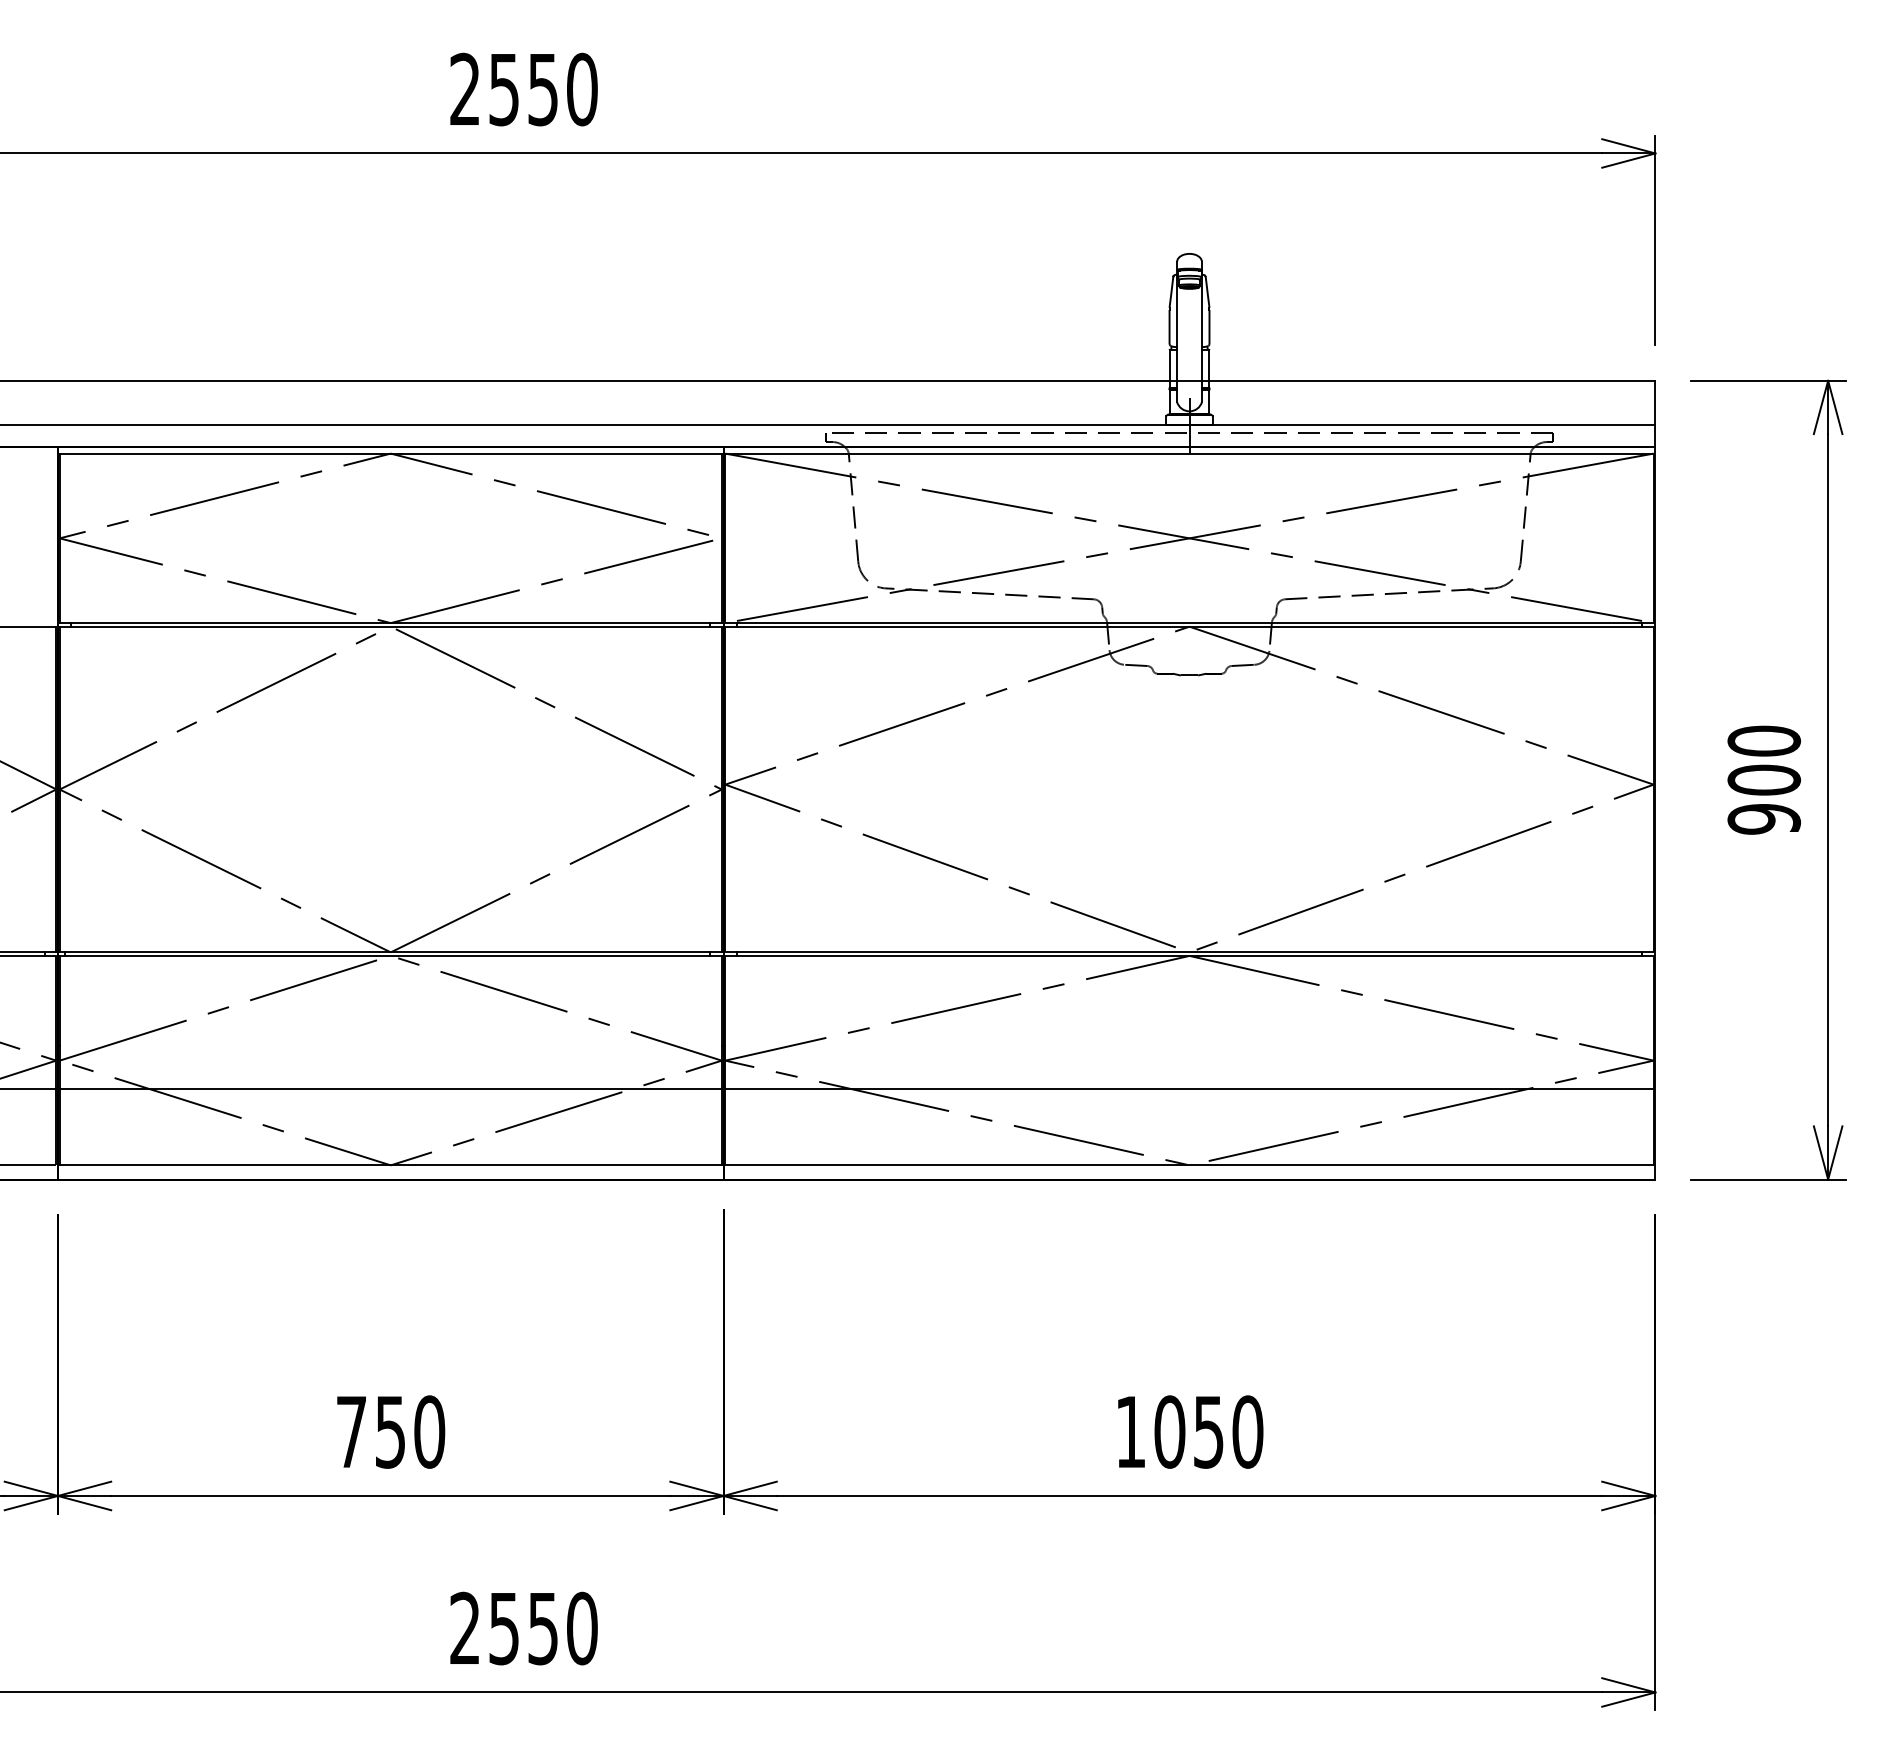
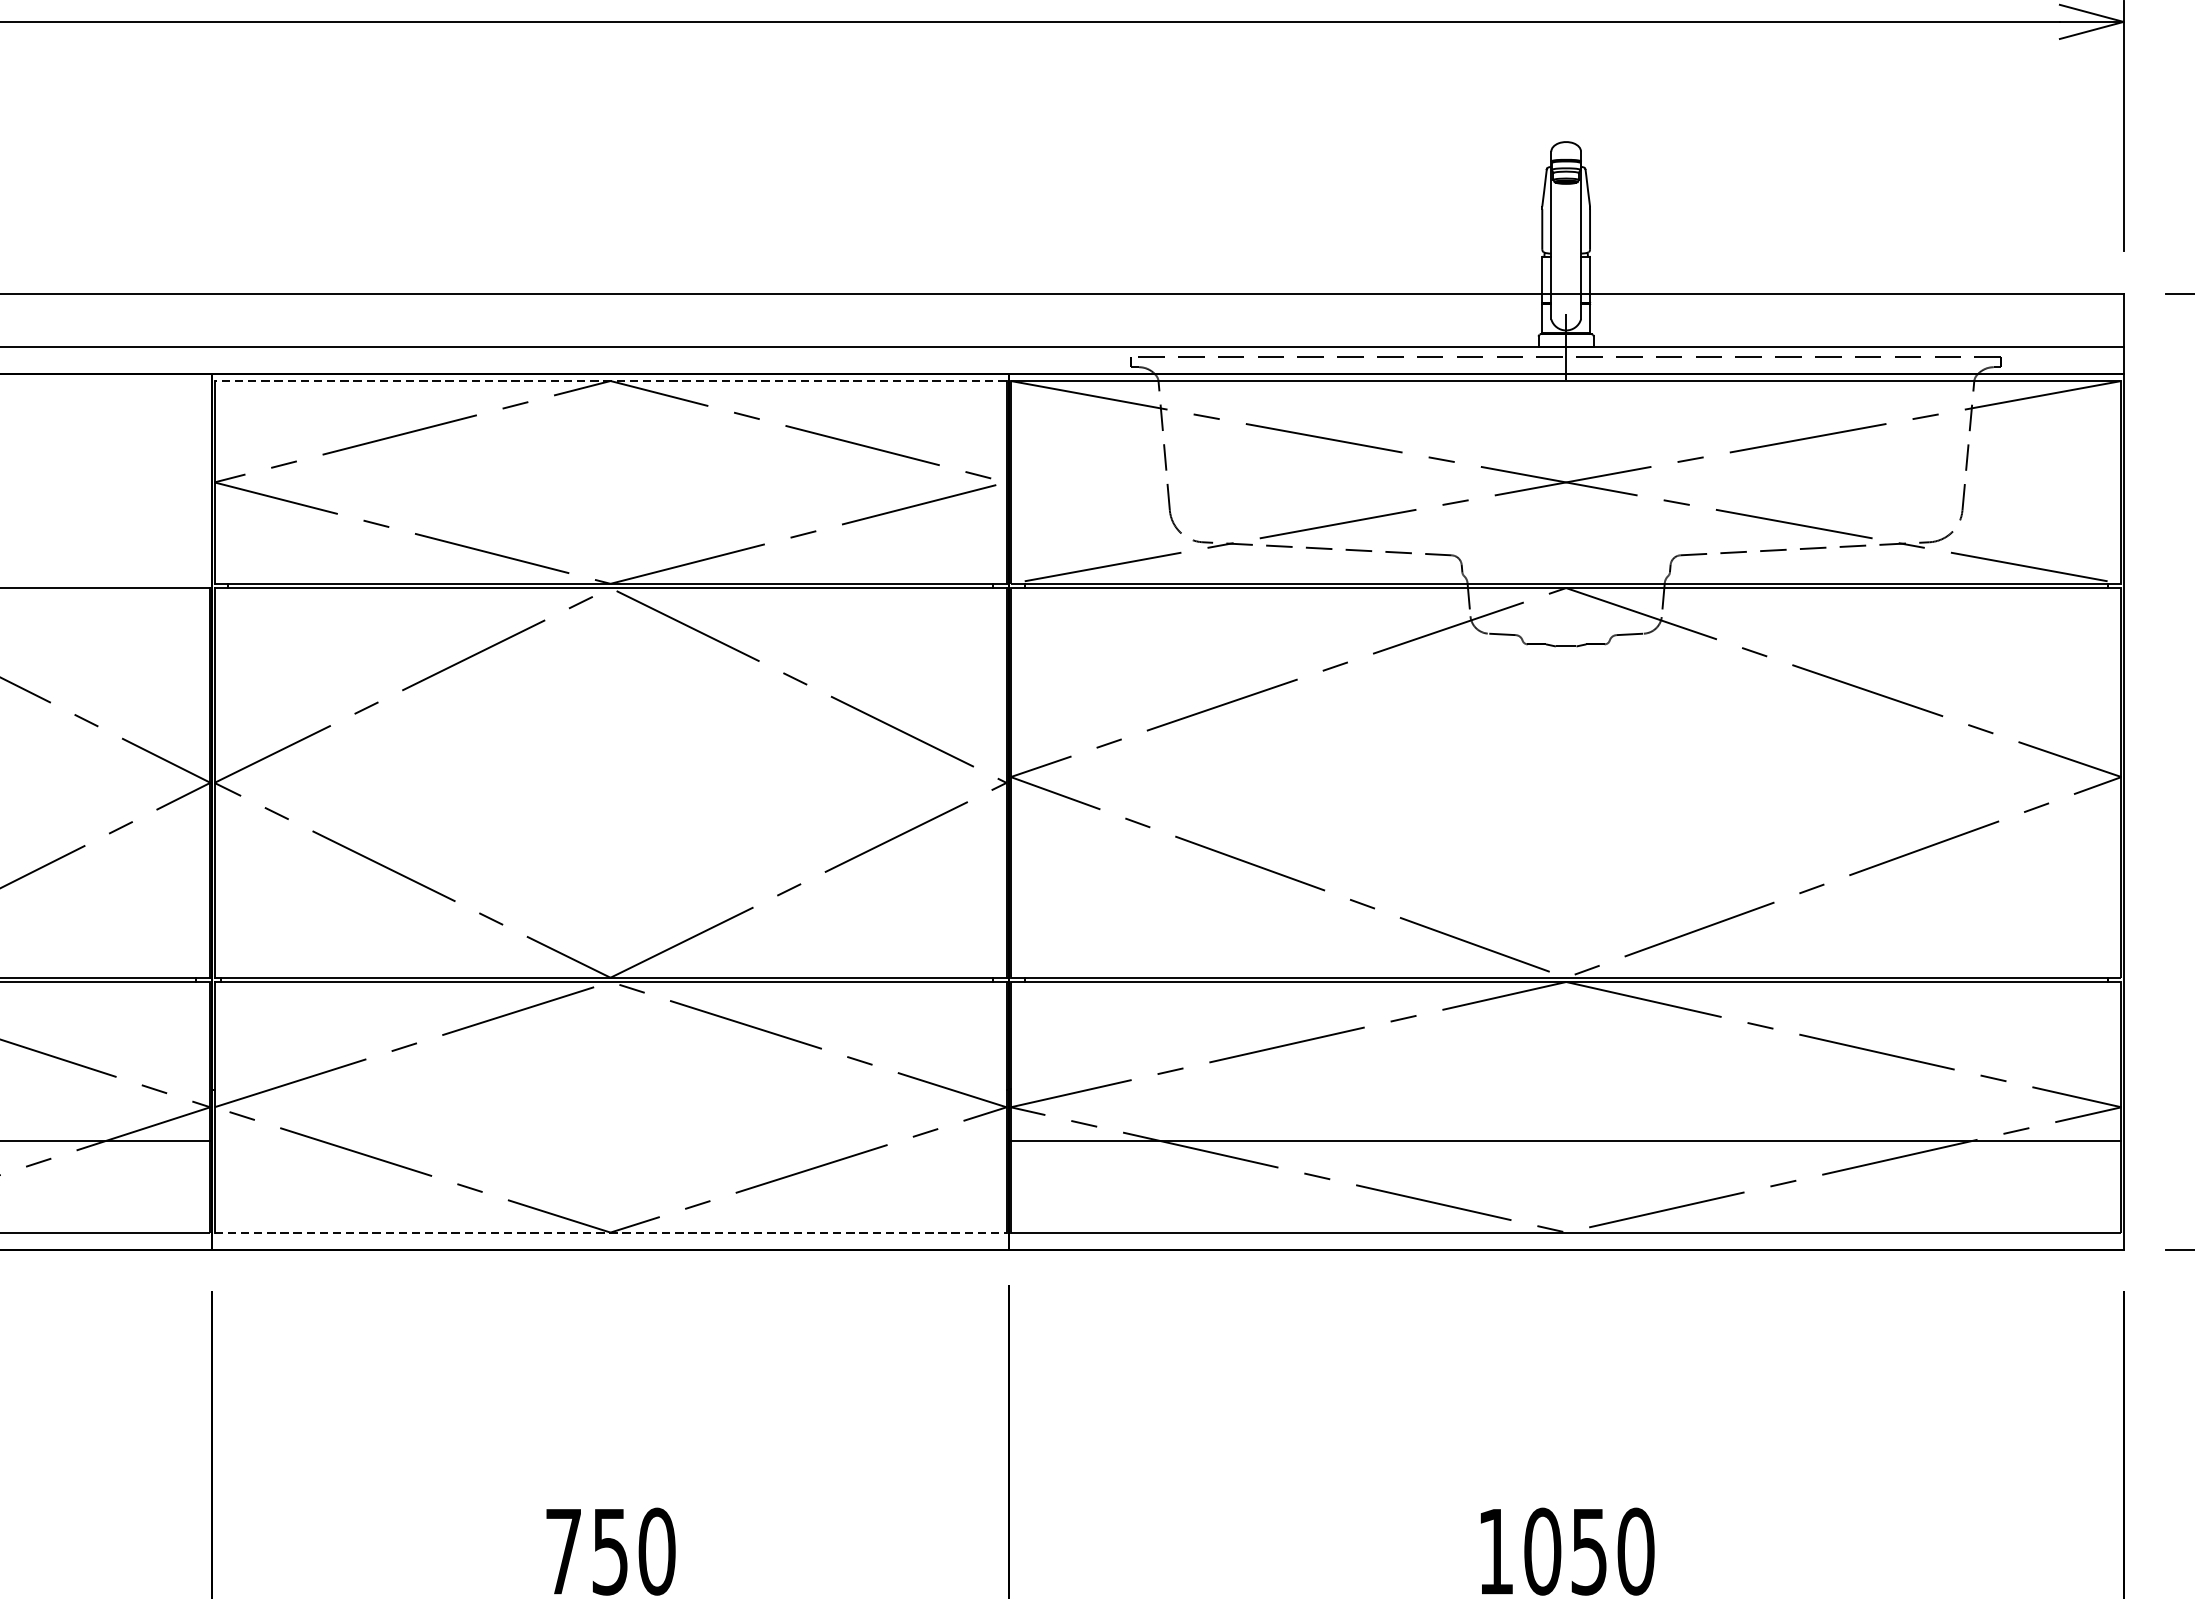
line: (390, 453) -> (610, 380), solid -> dashed
line: (390, 1089) -> (610, 1141), removed
line: (391, 1165) -> (611, 1232), solid -> dashed

